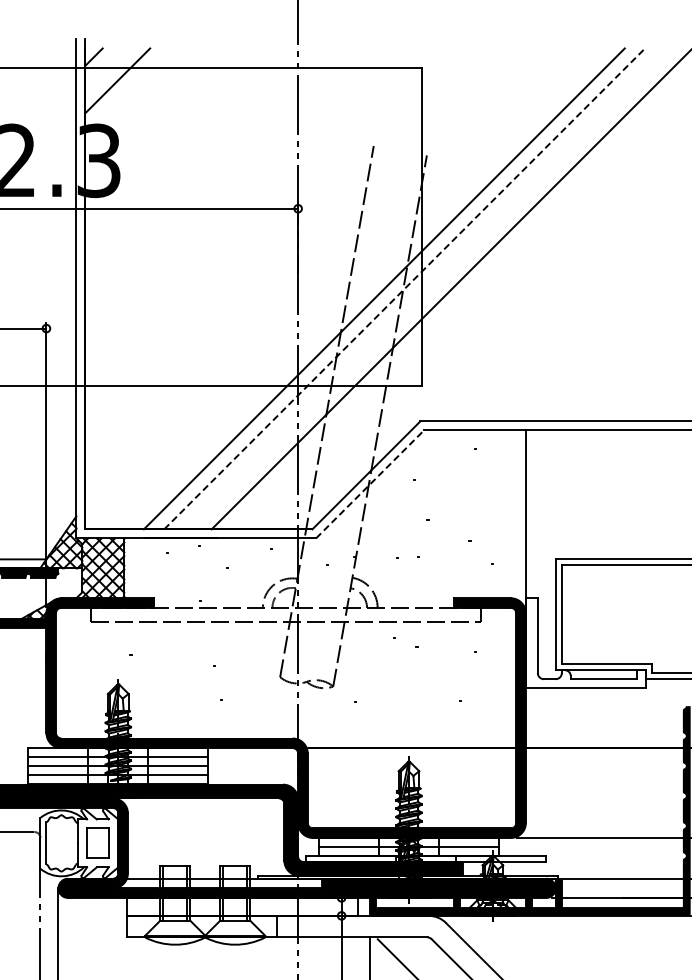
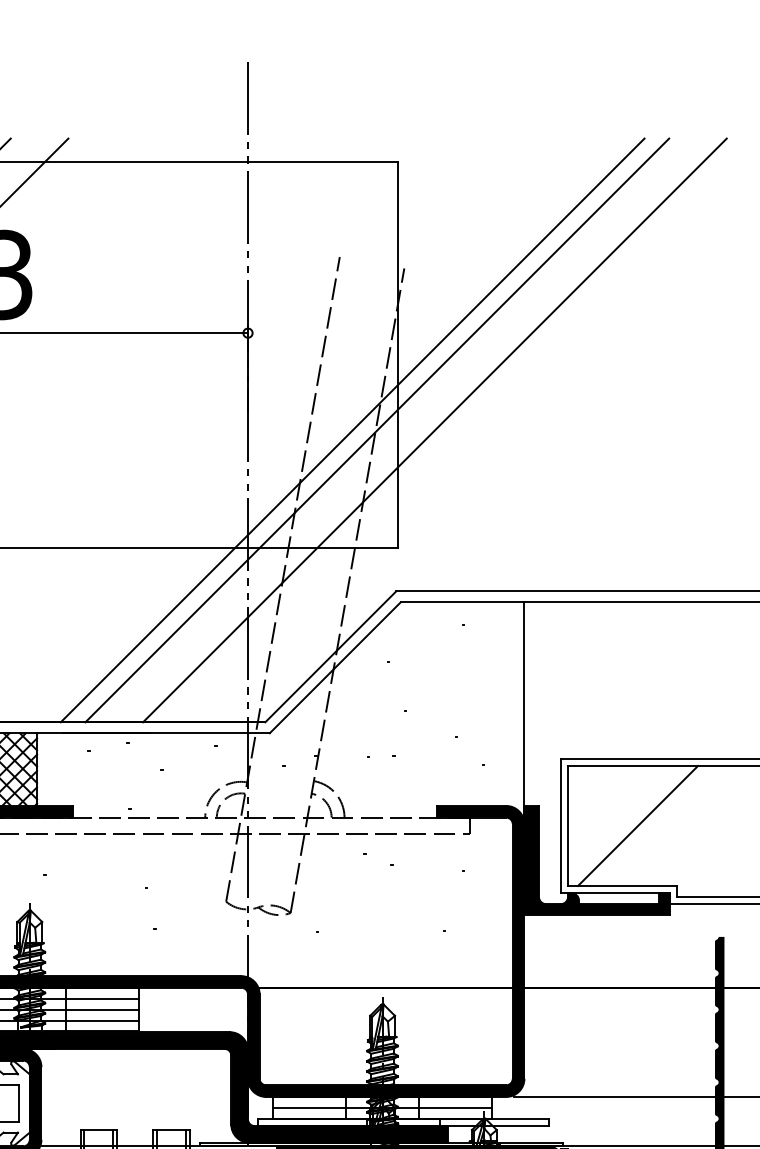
line: (405, 288) -> (378, 429), dashed -> solid
line: (370, 484) -> (335, 667), dashed -> solid
line: (619, 614) -> (638, 825), added
fill: (585, 643) -> (596, 860), added

